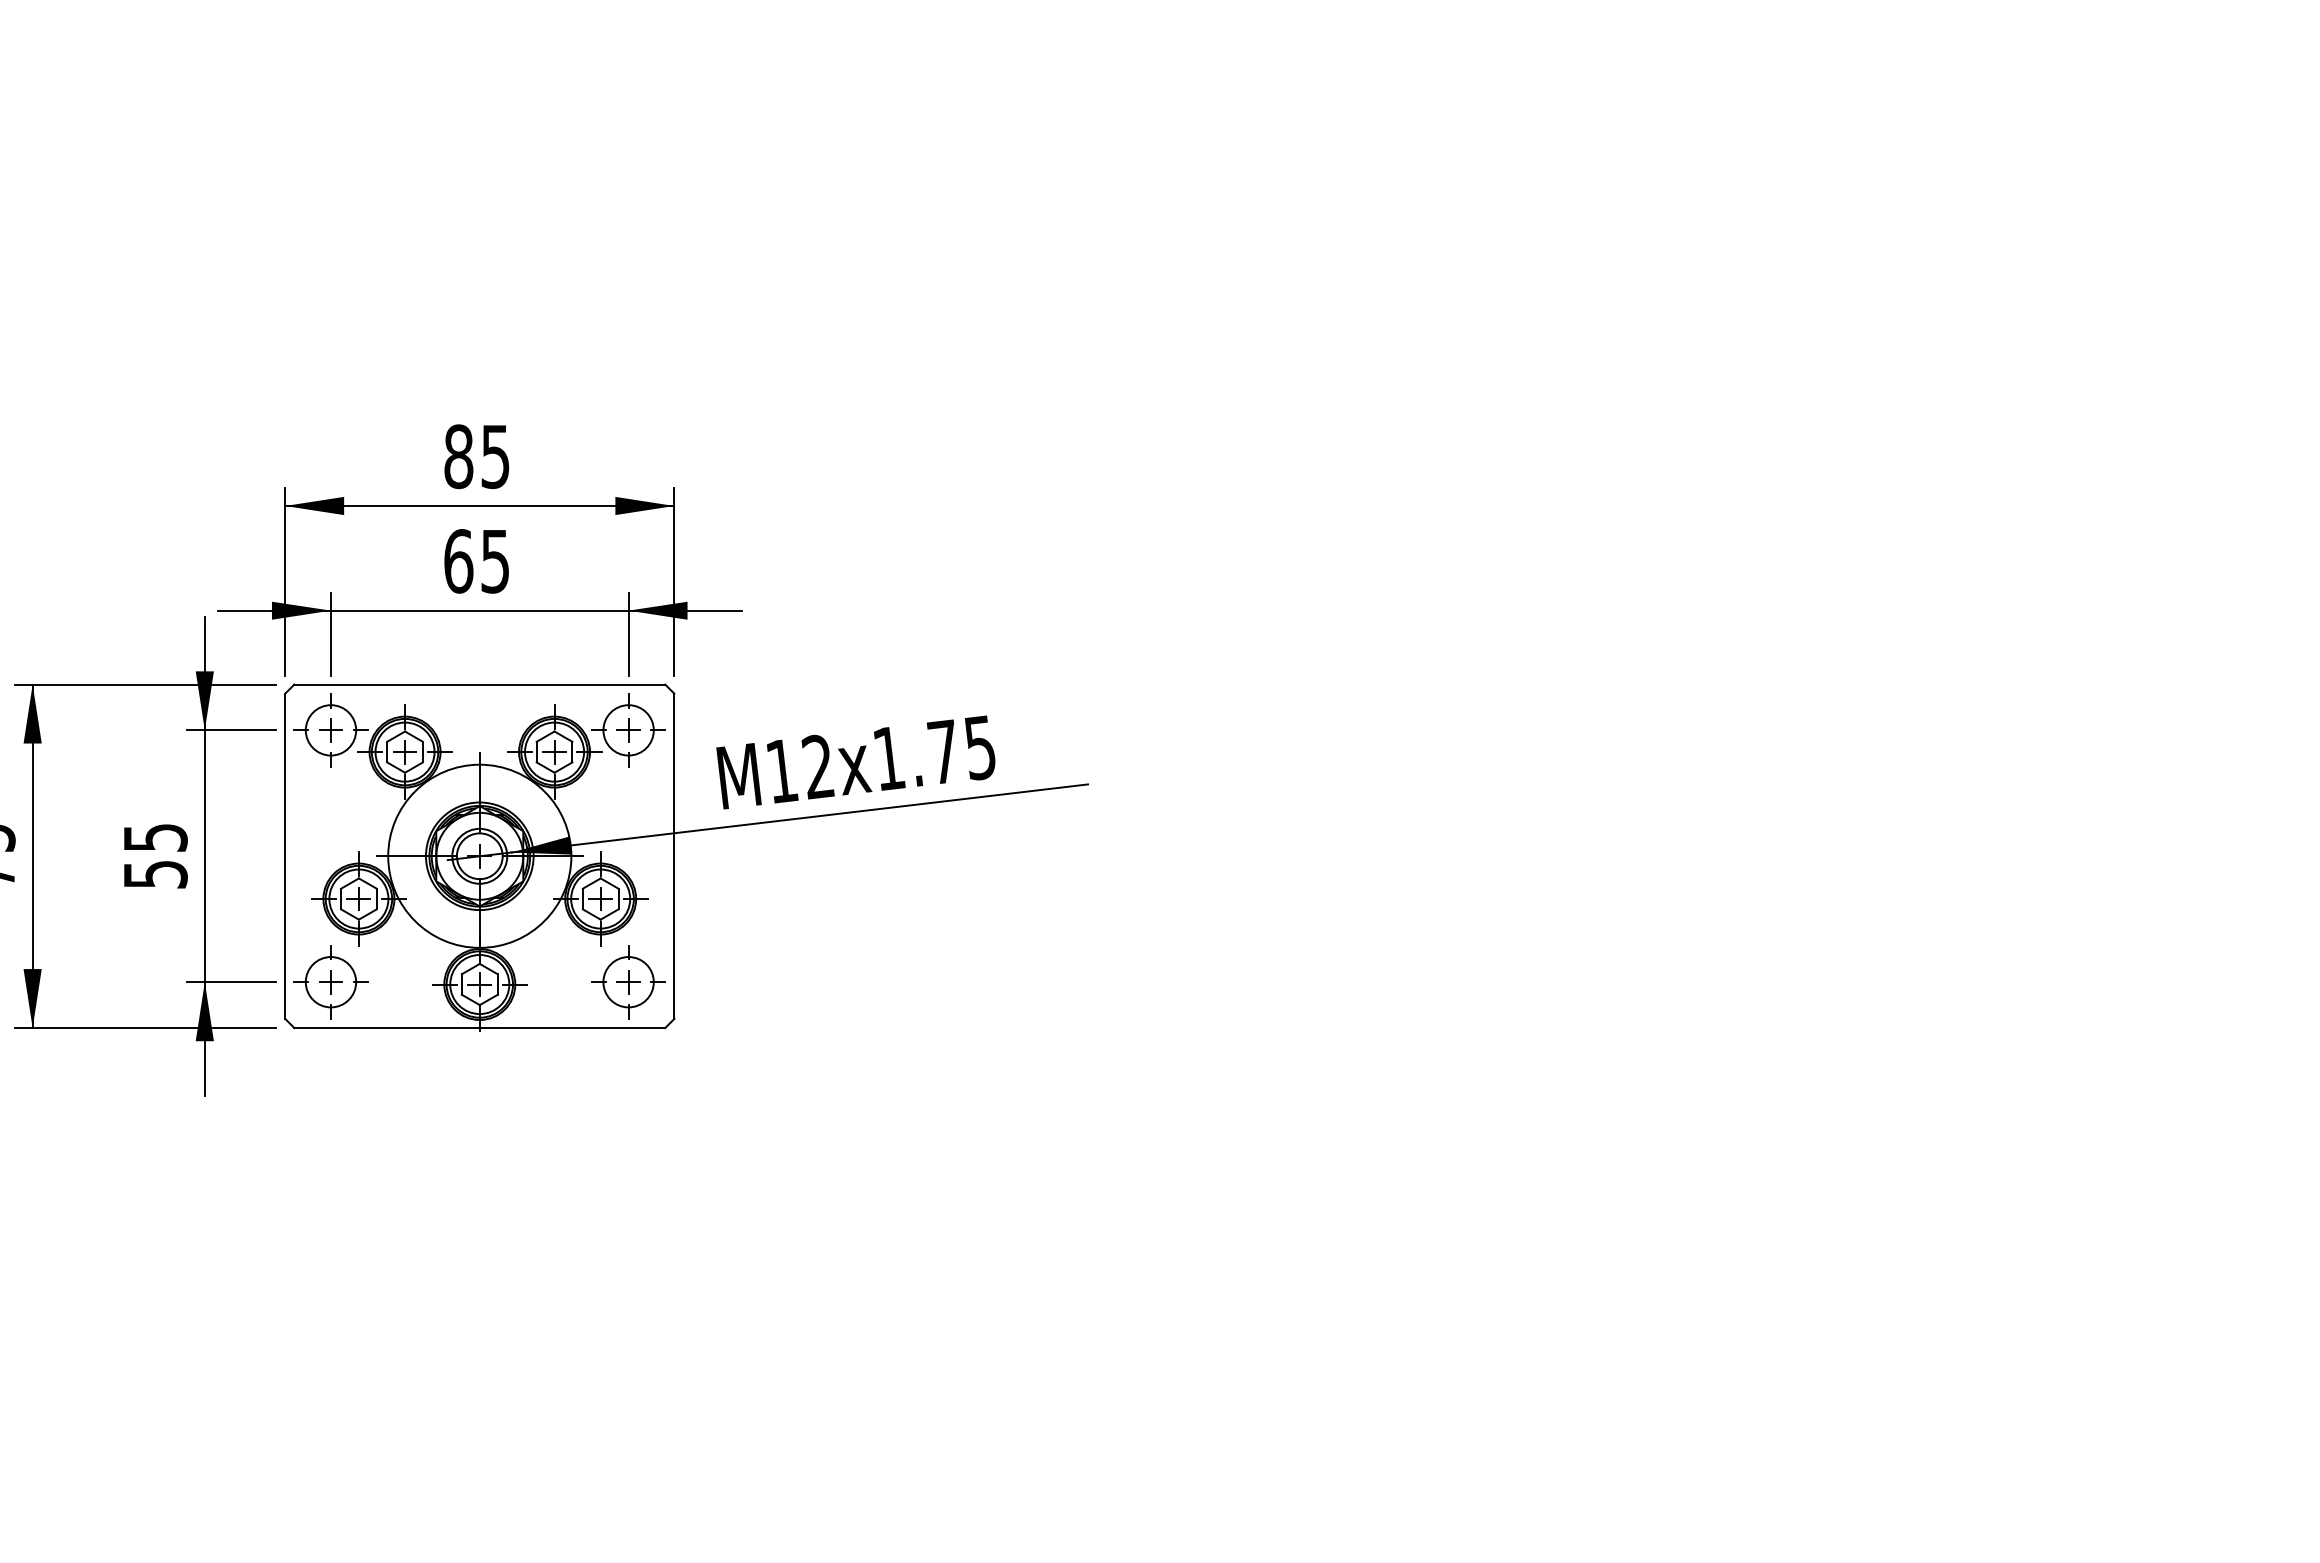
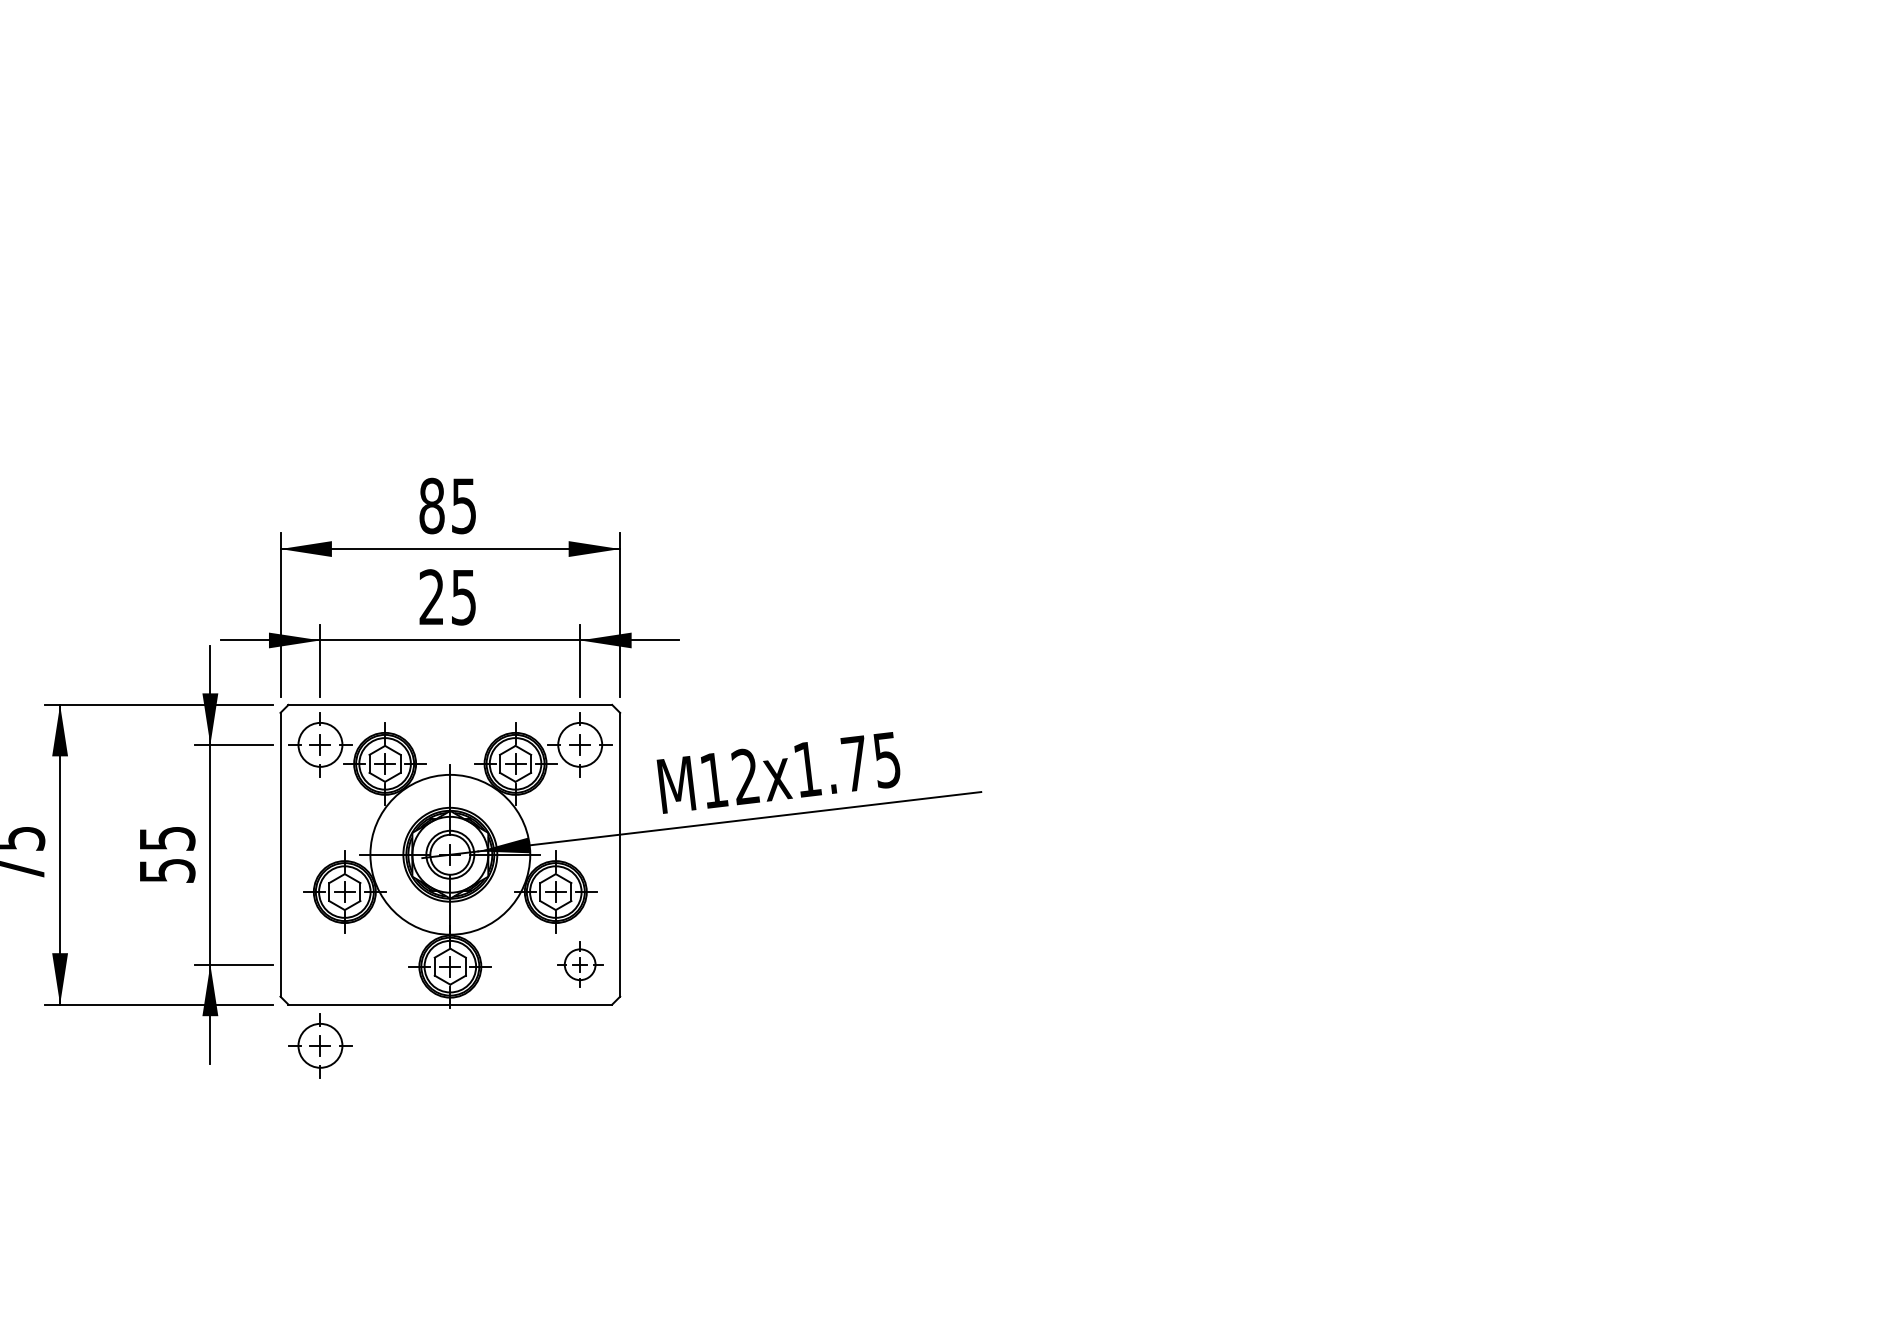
text: (458, 561) -> (431, 597), 65 -> 25
part: (330, 982) -> (320, 1046), moved
part: (628, 982) -> (580, 964), size x0.7

